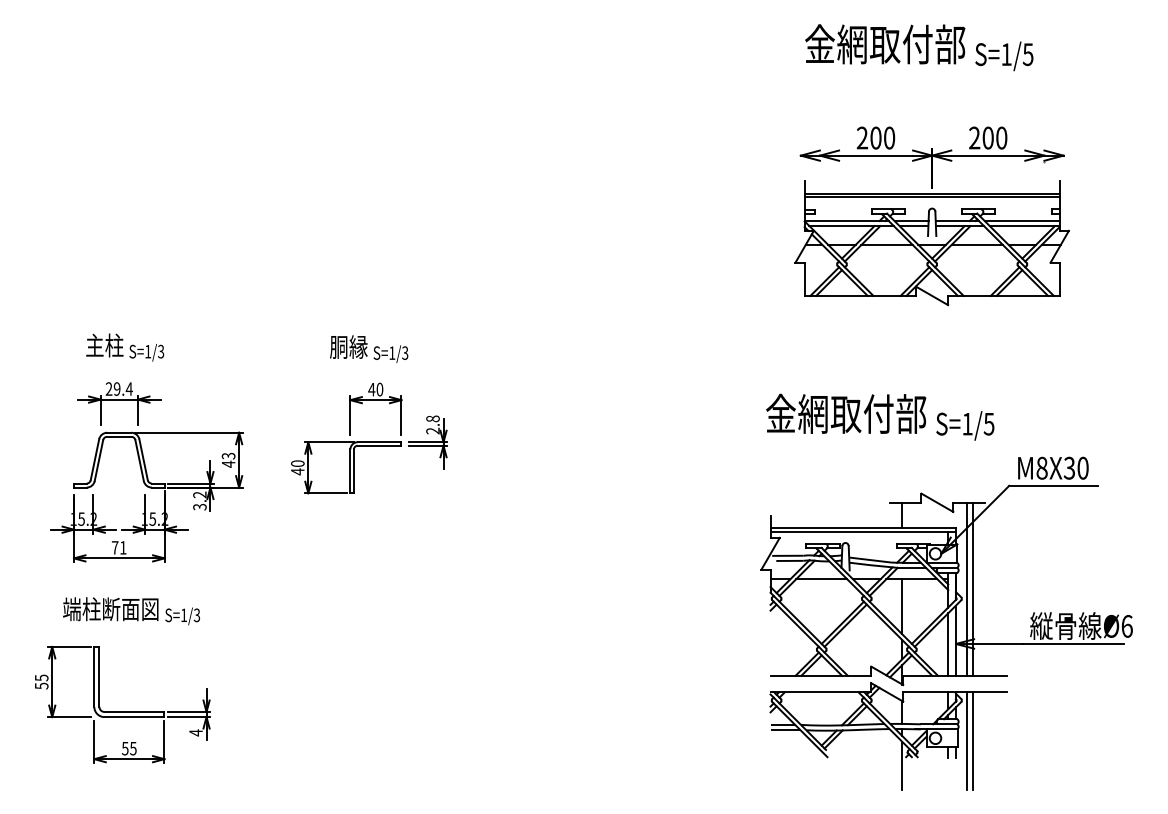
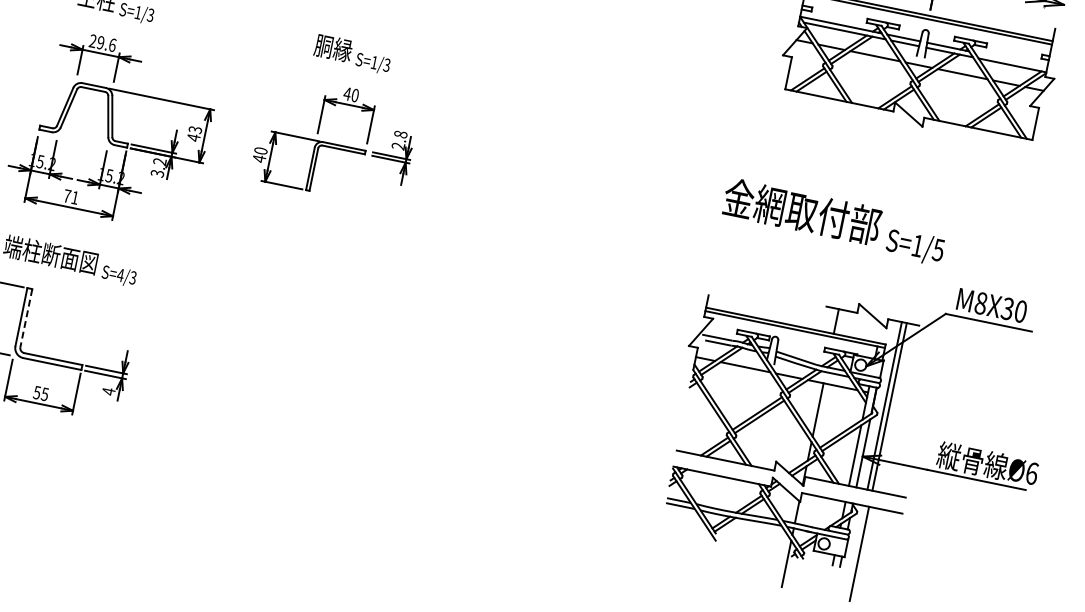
line: (1021, 221) -> (1010, 60), removed
text: (128, 388) -> (111, 44), 29.4 -> 29.6
text: (183, 614) -> (120, 274), S=1/3 -> S=4/3
line: (99, 676) -> (26, 317), solid -> dashed
line: (967, 740) -> (854, 552), removed

